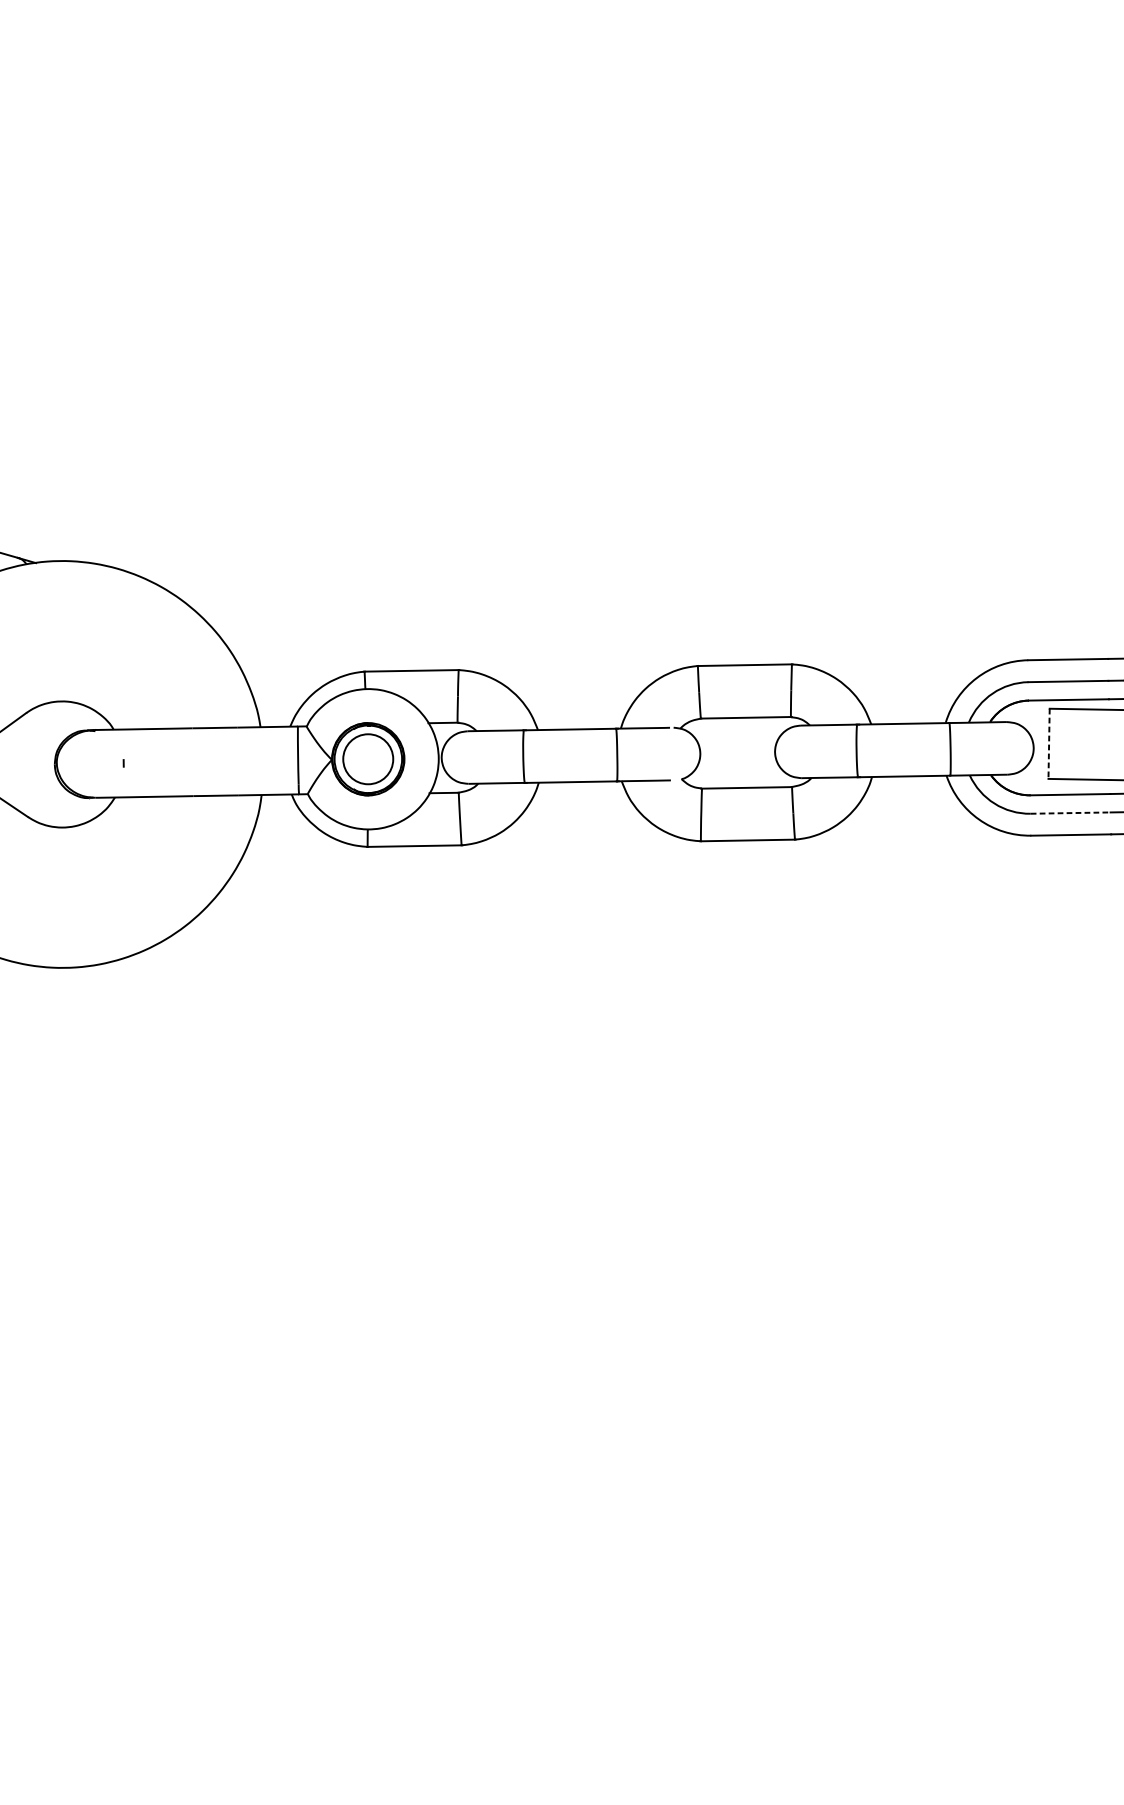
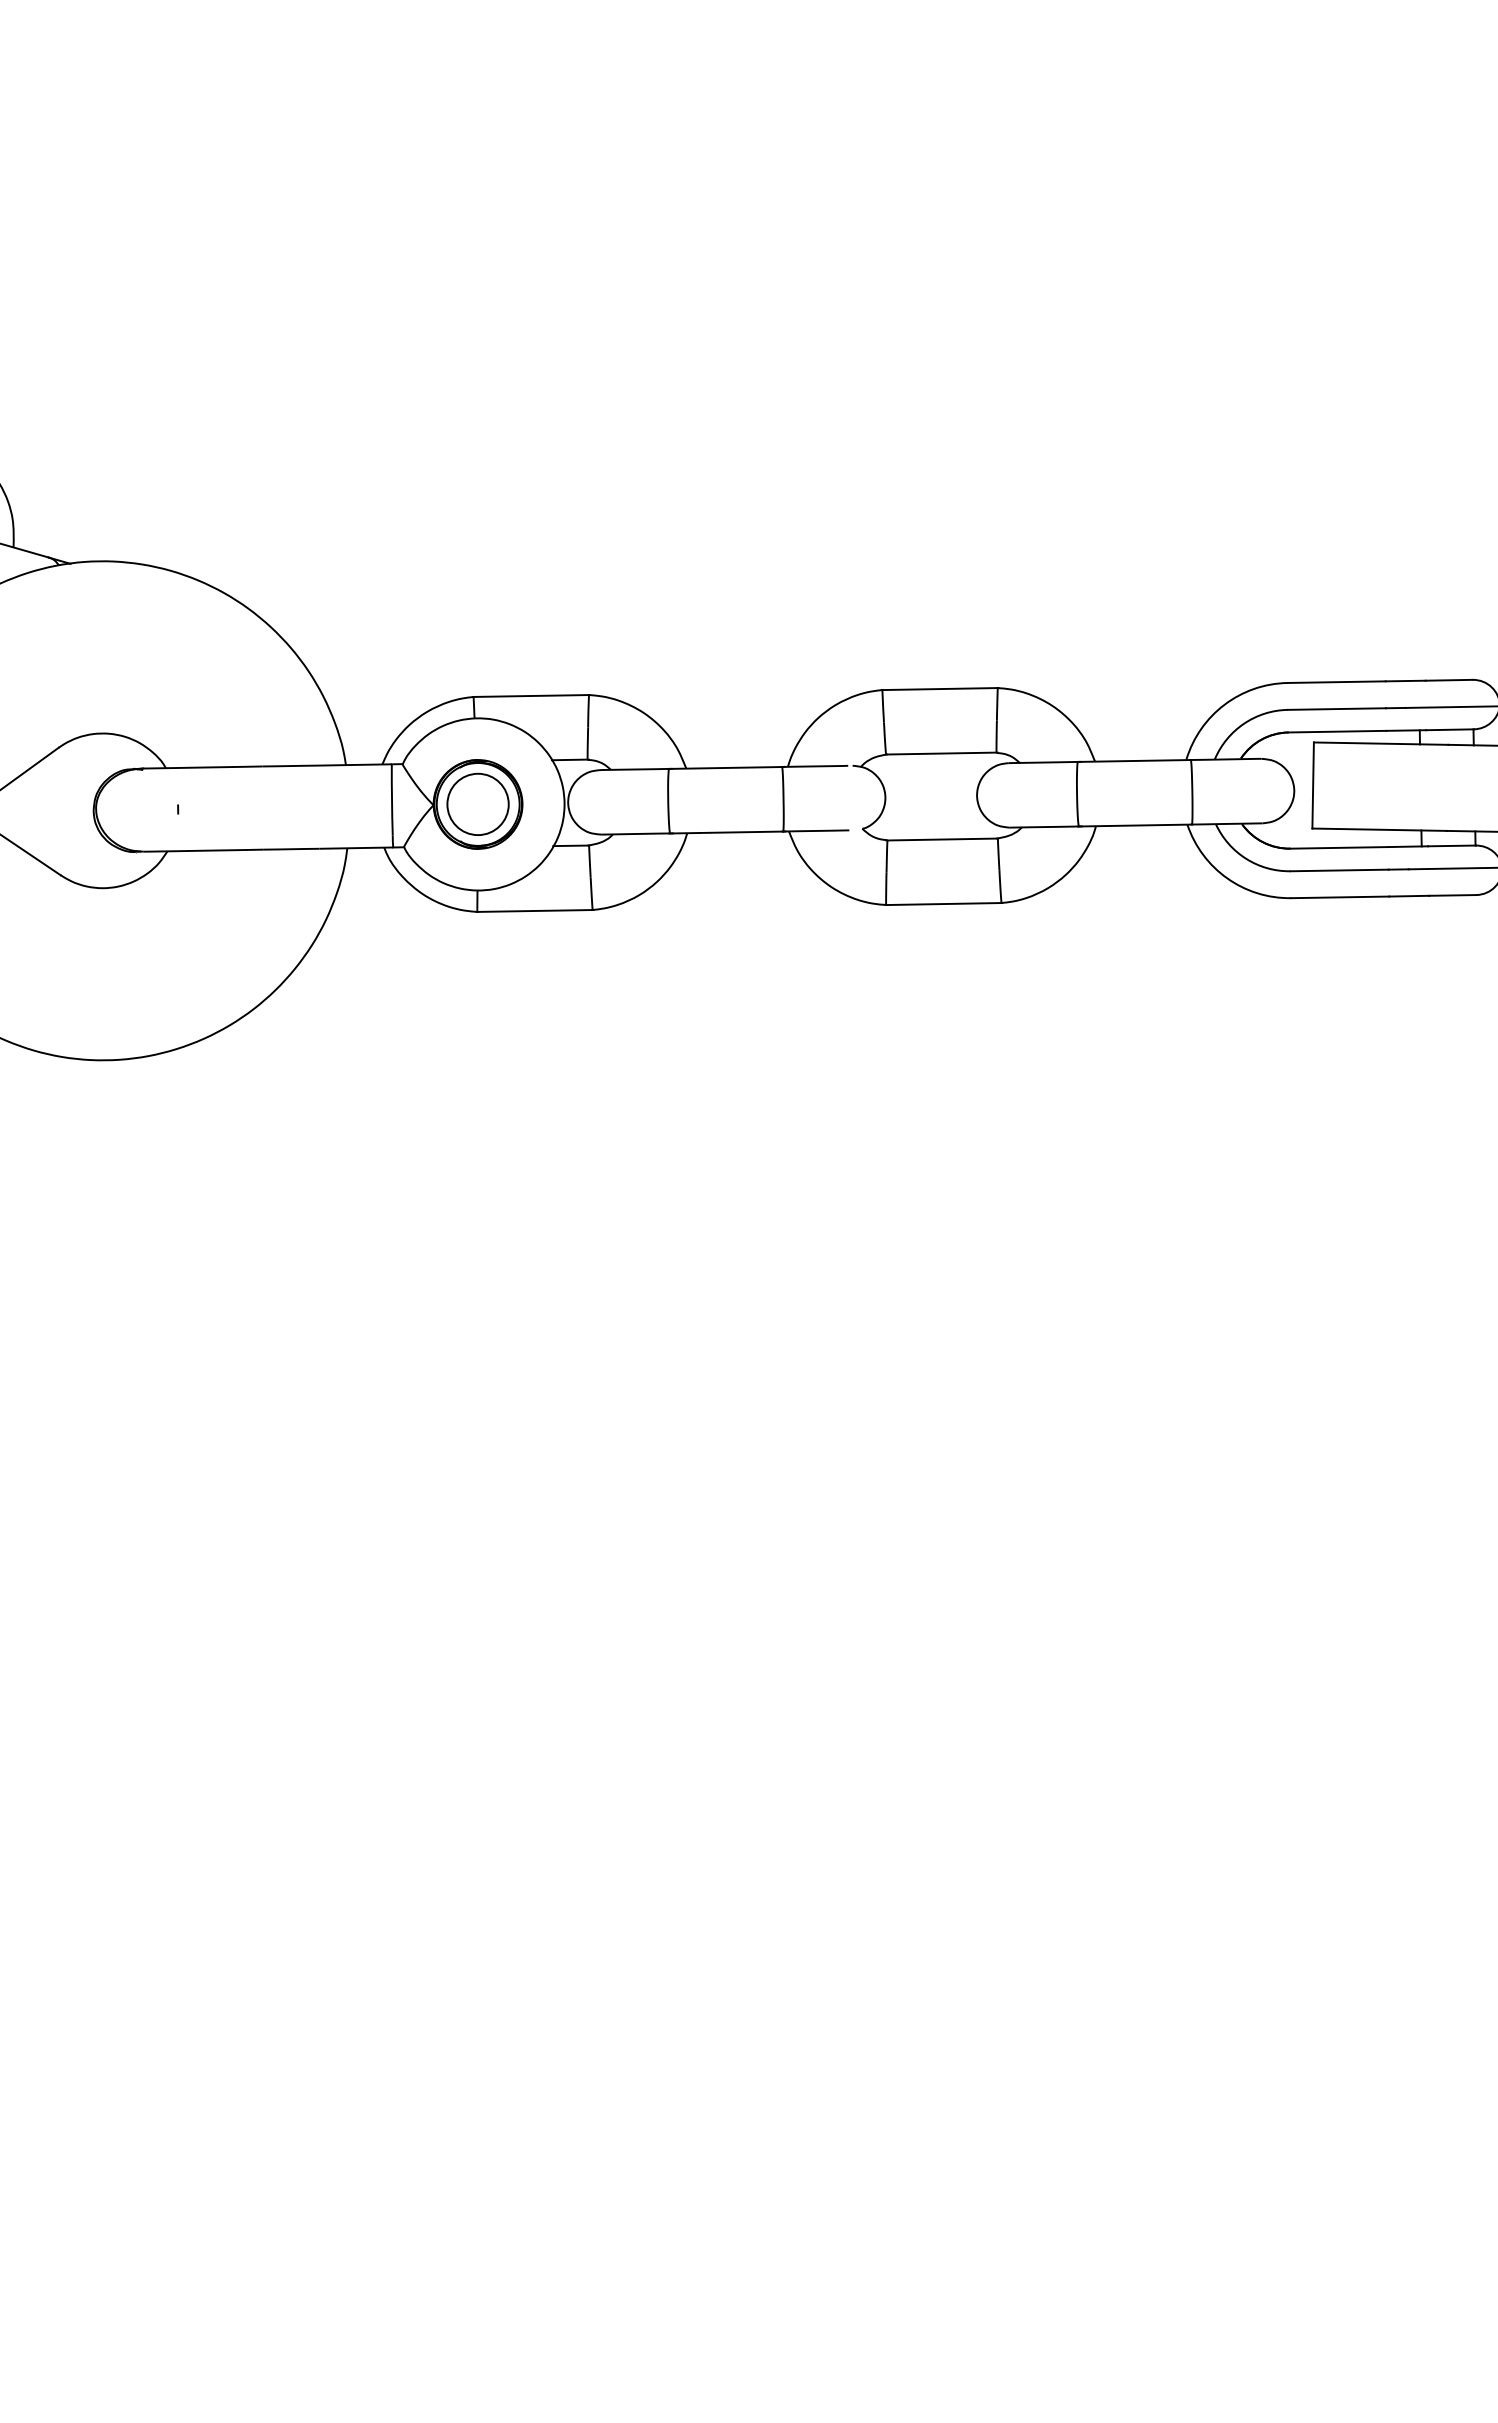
line: (1049, 744) -> (1313, 786), dashed -> solid
line: (1070, 813) -> (1339, 870), dashed -> solid

